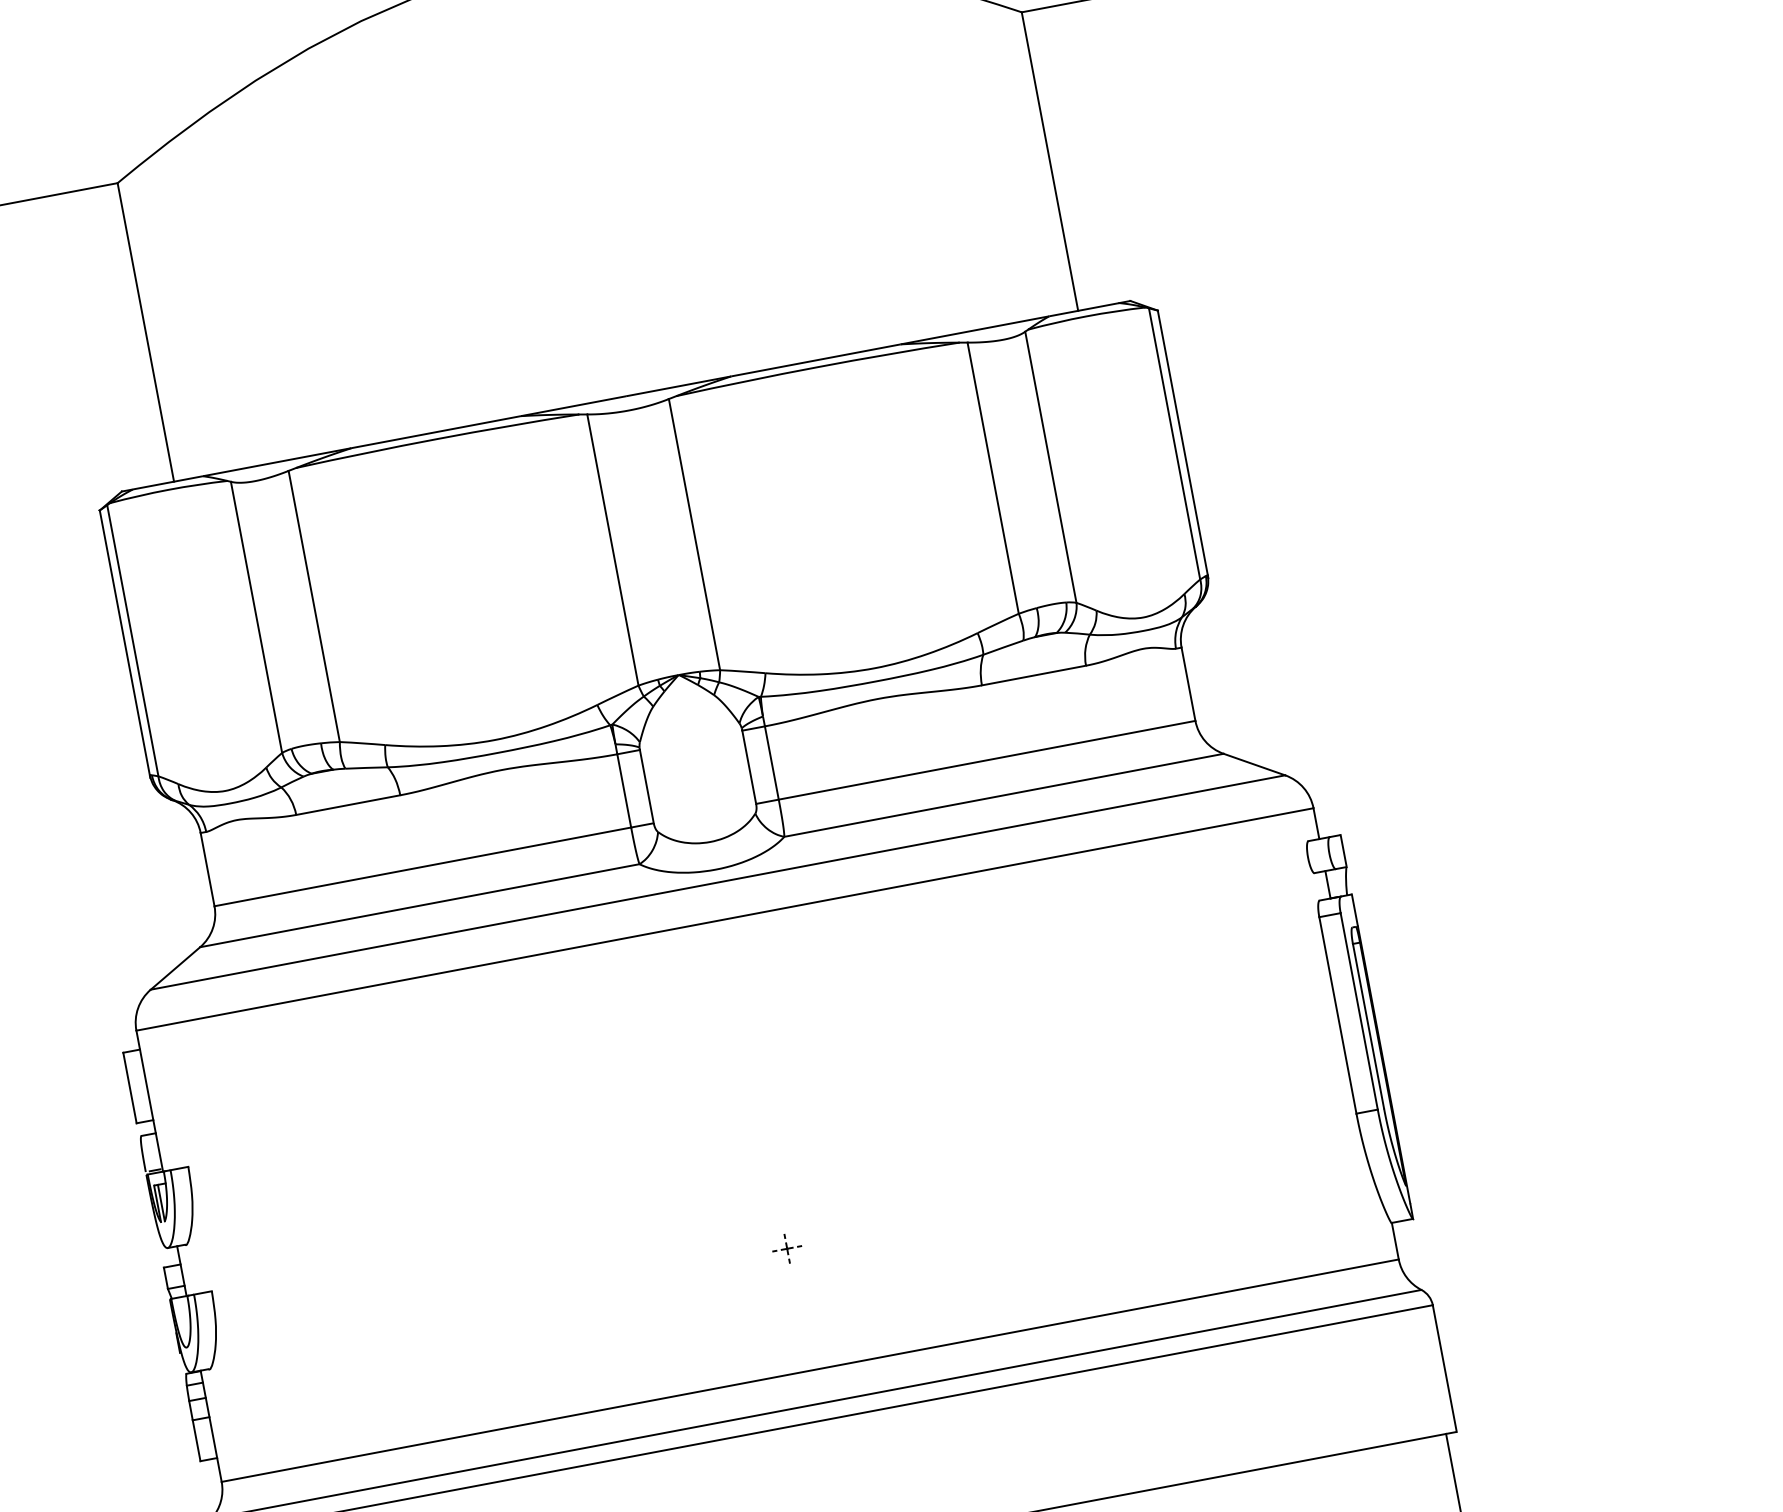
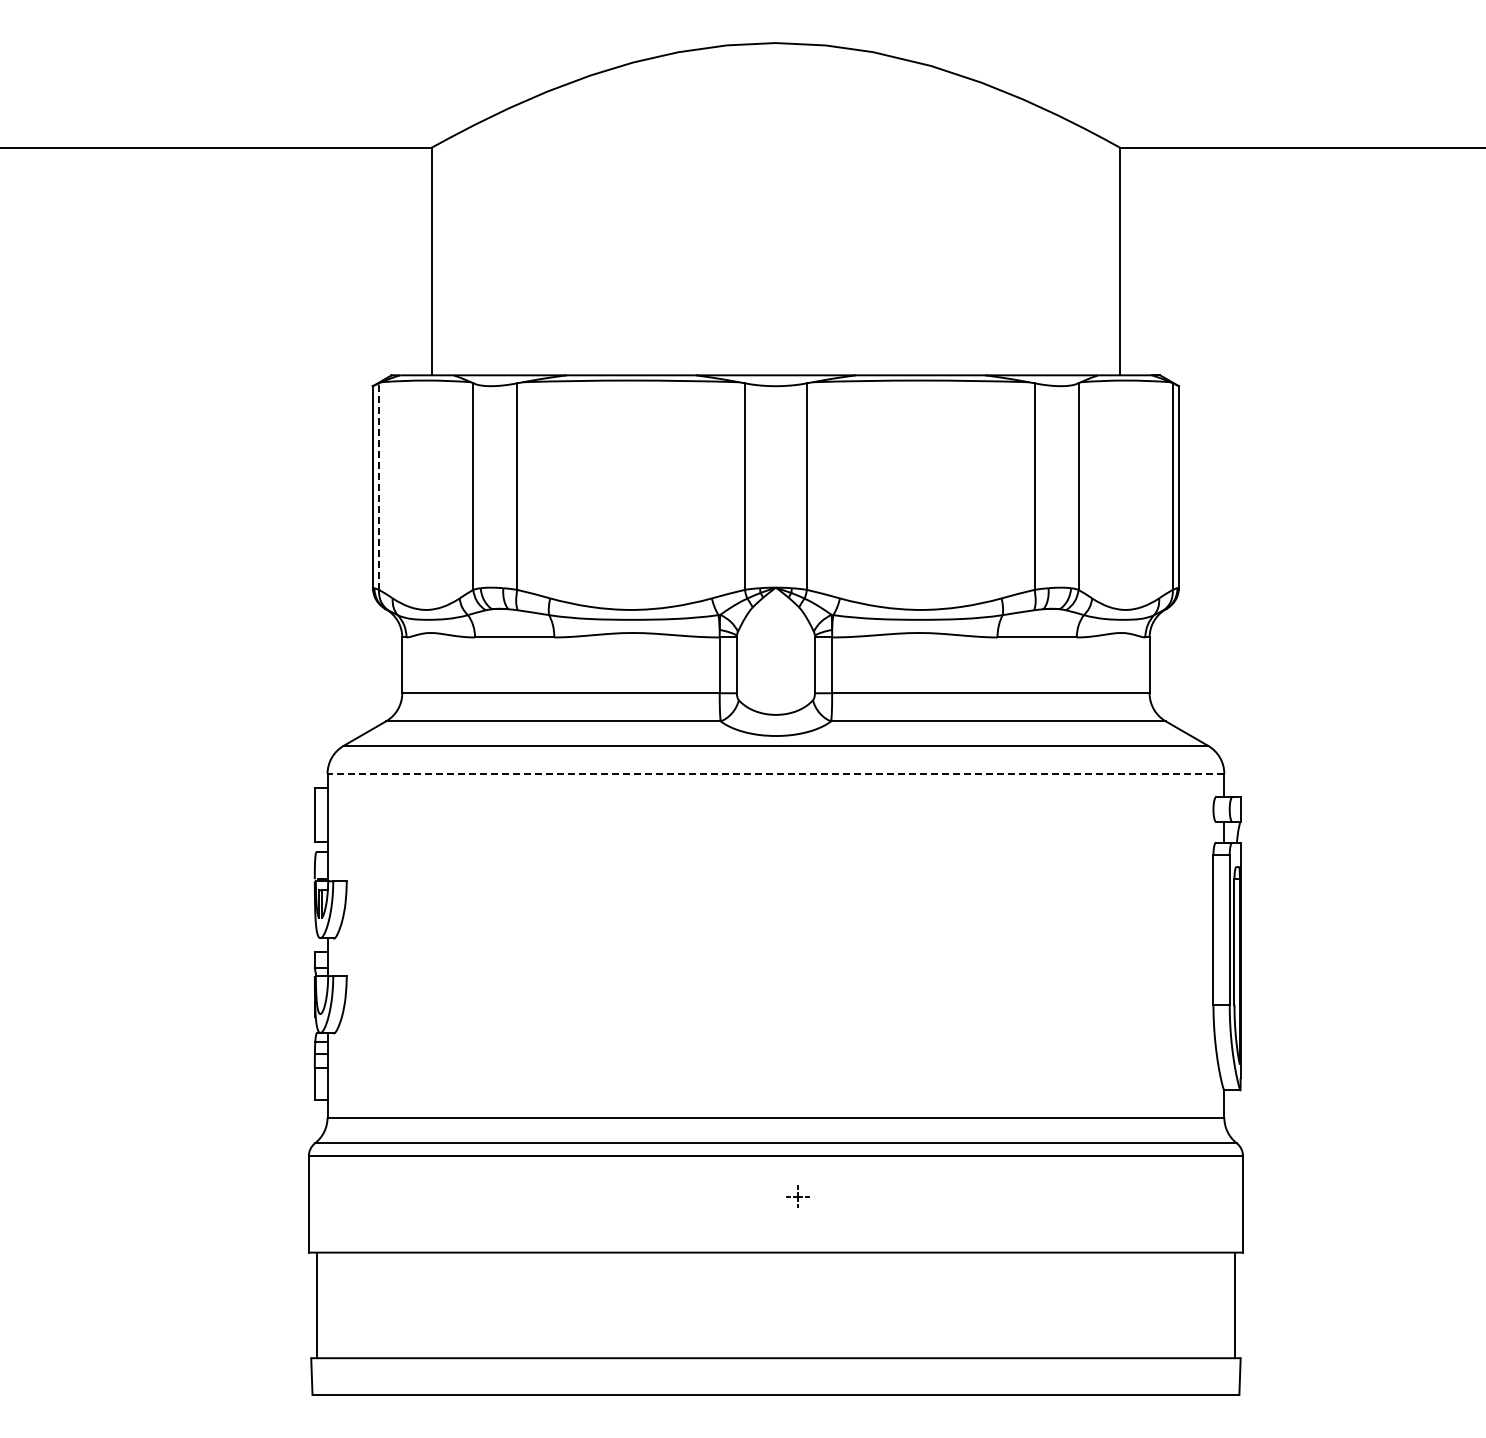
line: (133, 640) -> (379, 486), solid -> dashed
line: (724, 919) -> (775, 773), solid -> dashed
part: (786, 1248) -> (797, 1196), moved

